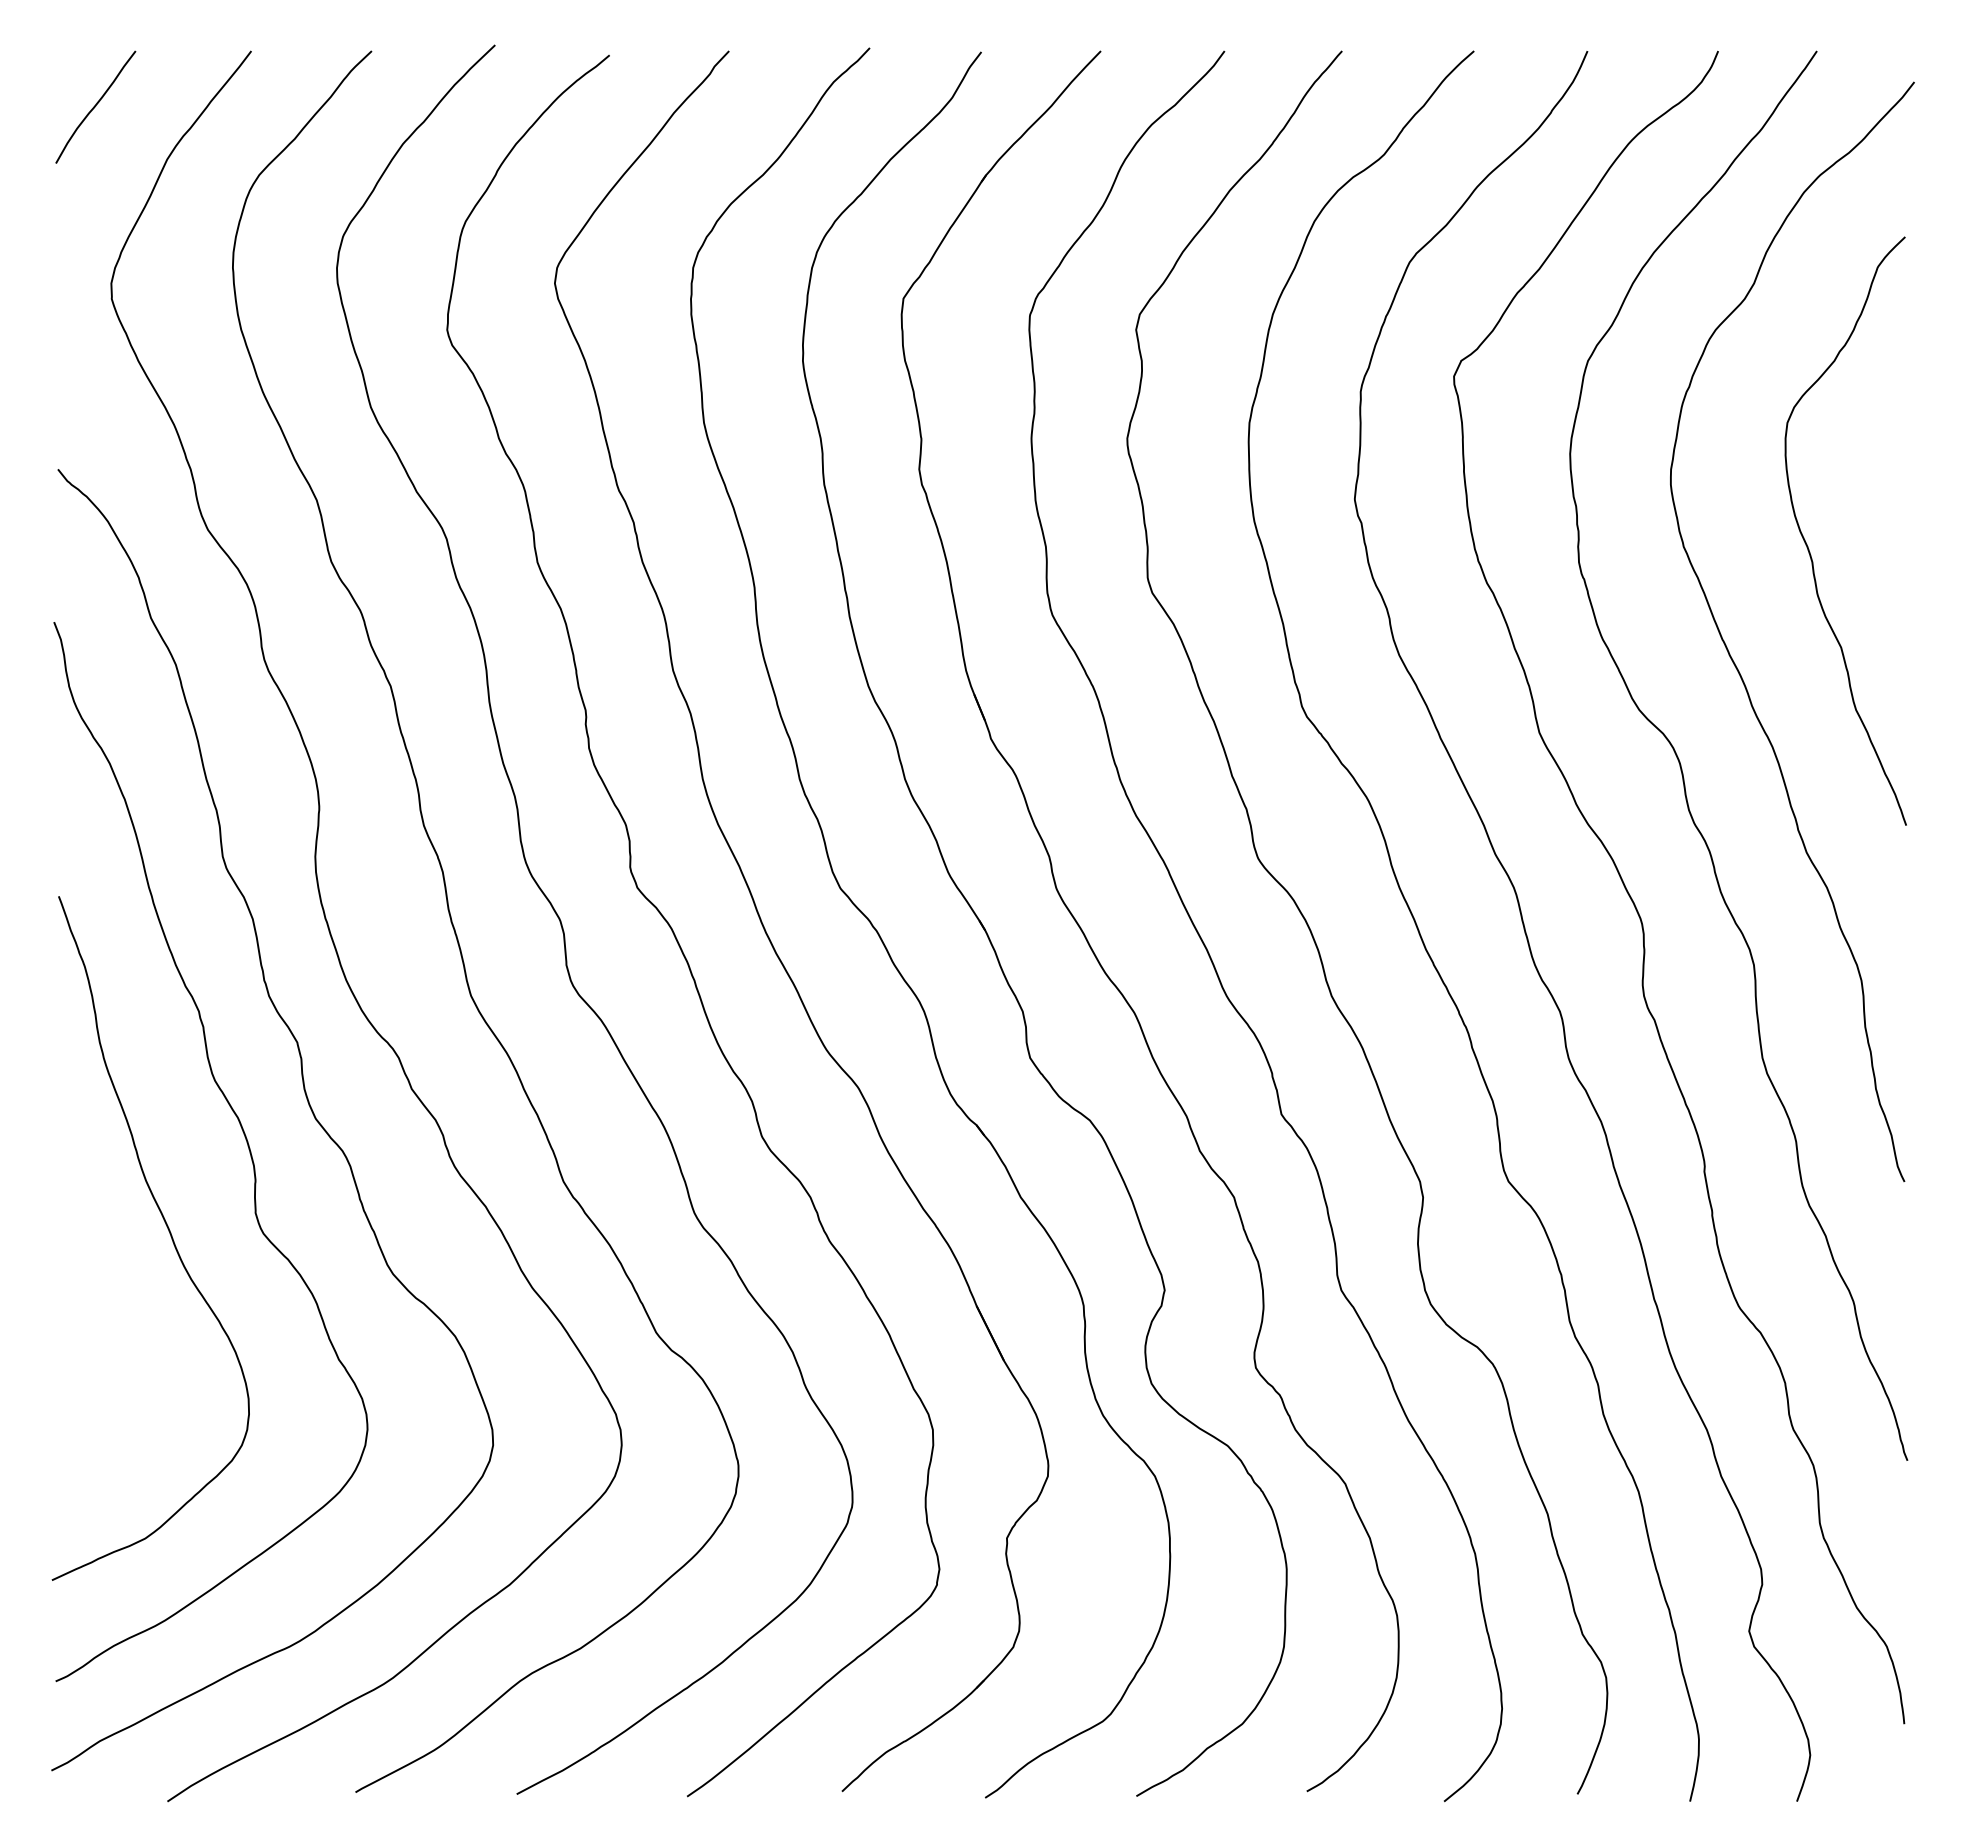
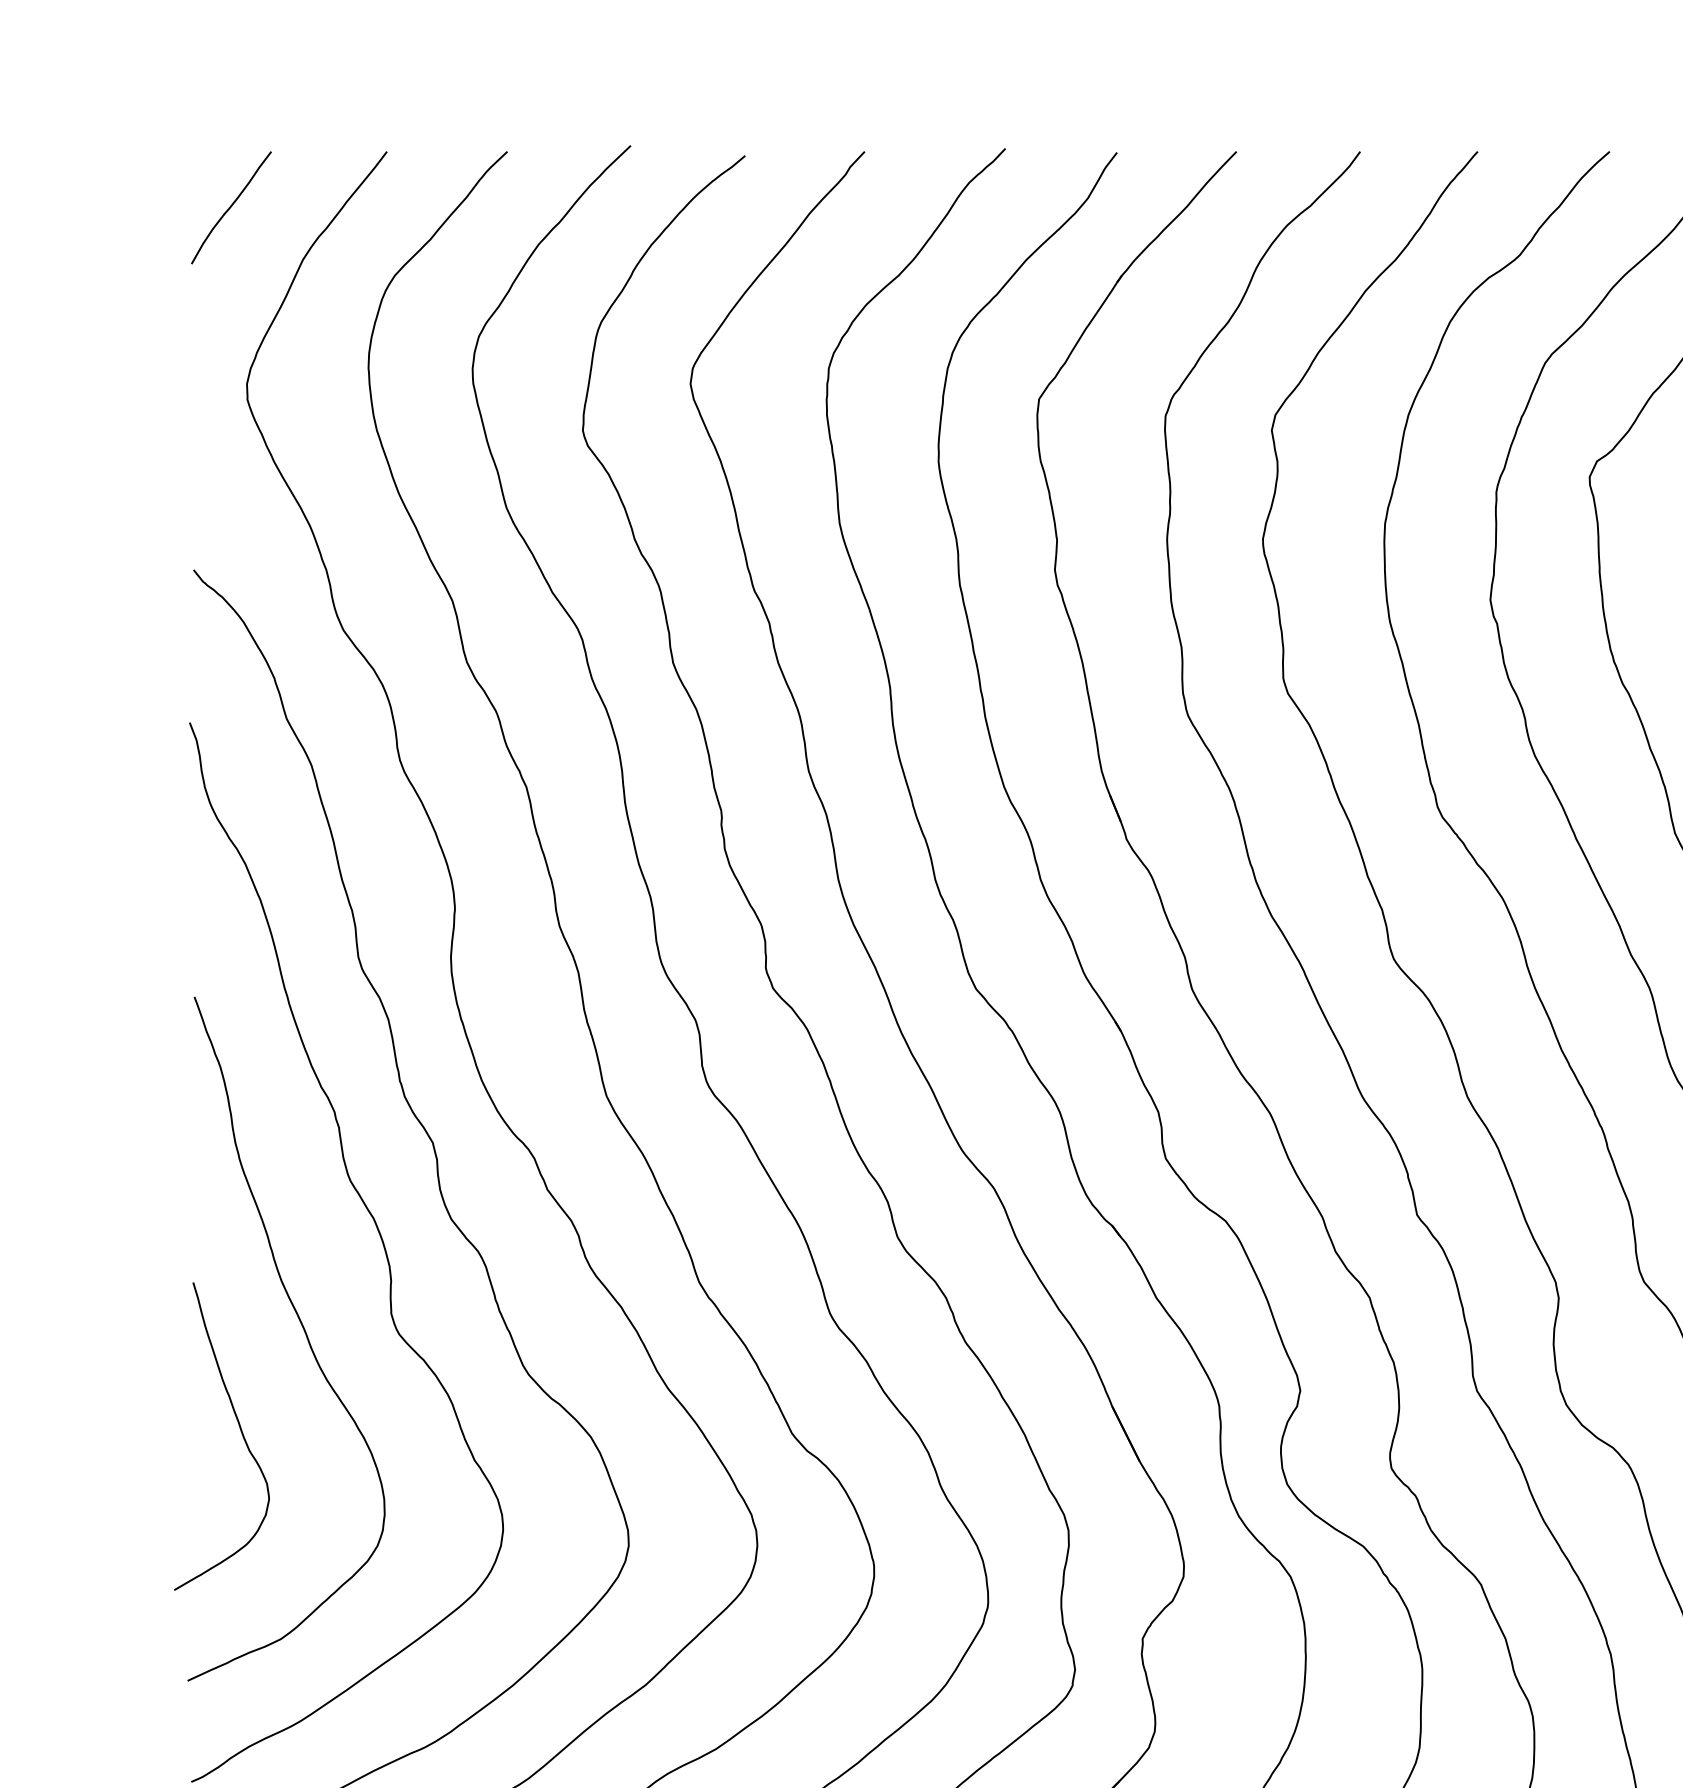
curve: (104, 1329) -> (240, 1430), added

